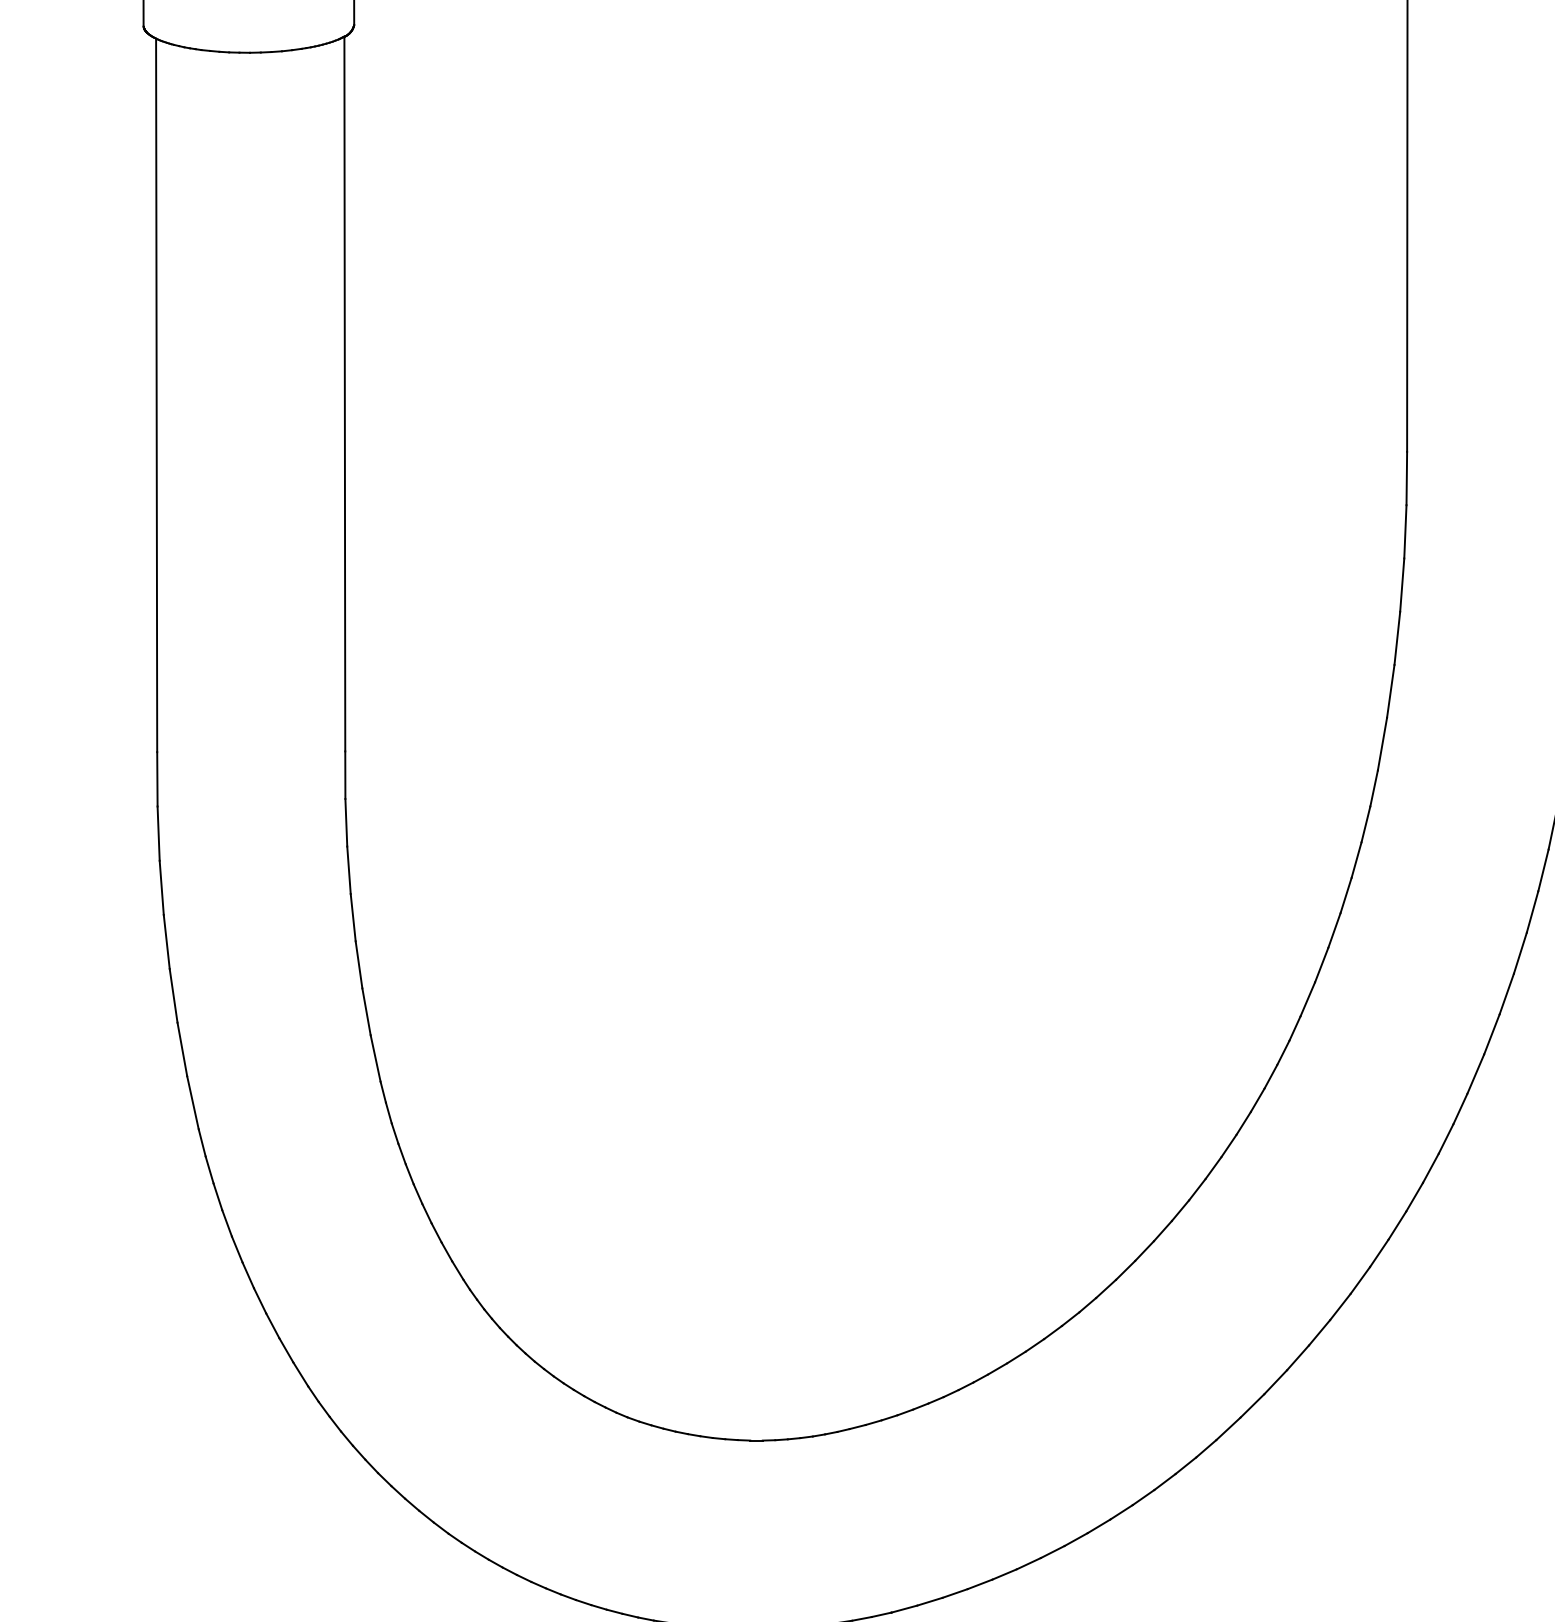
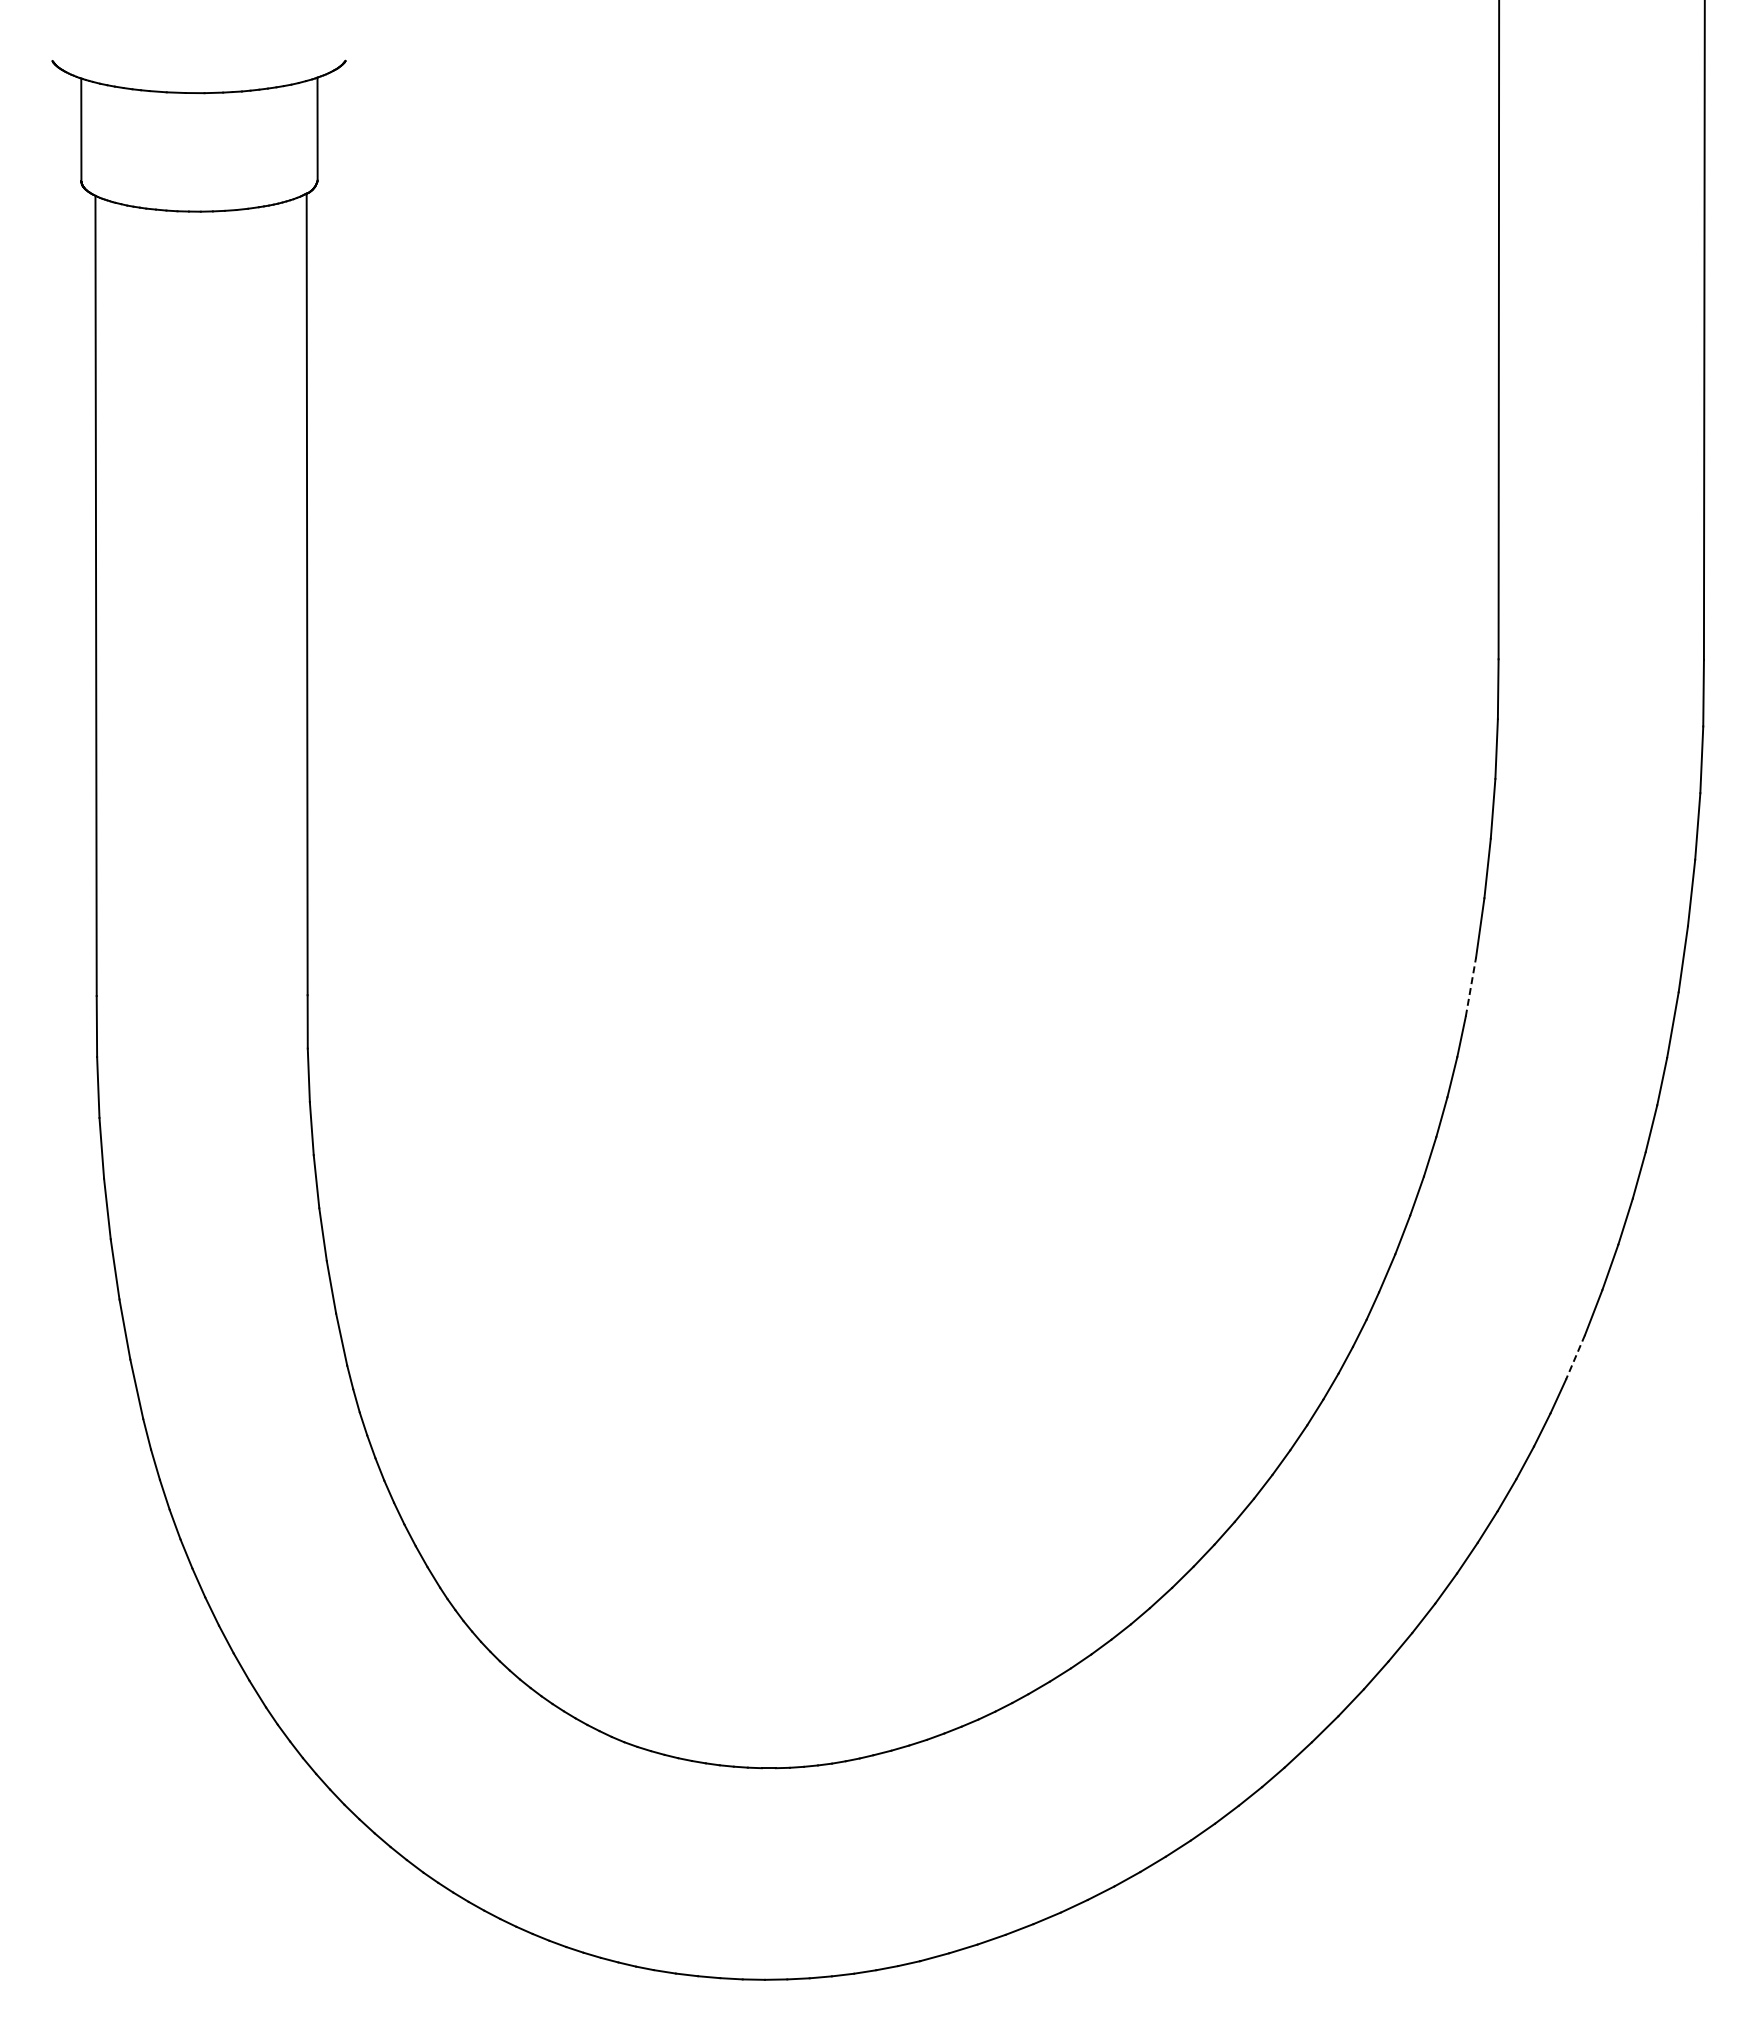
line: (1382, 744) -> (1470, 987), solid -> dashed
line: (1475, 1074) -> (1575, 1357), solid -> dashed

